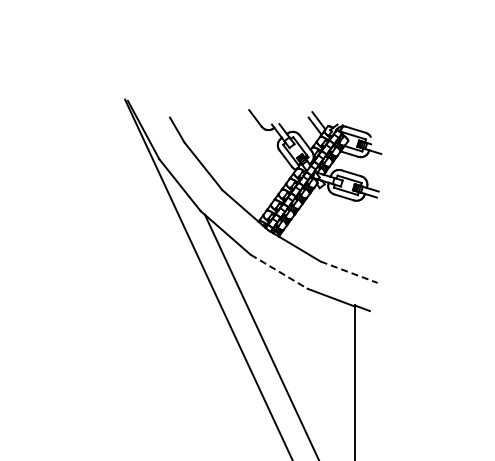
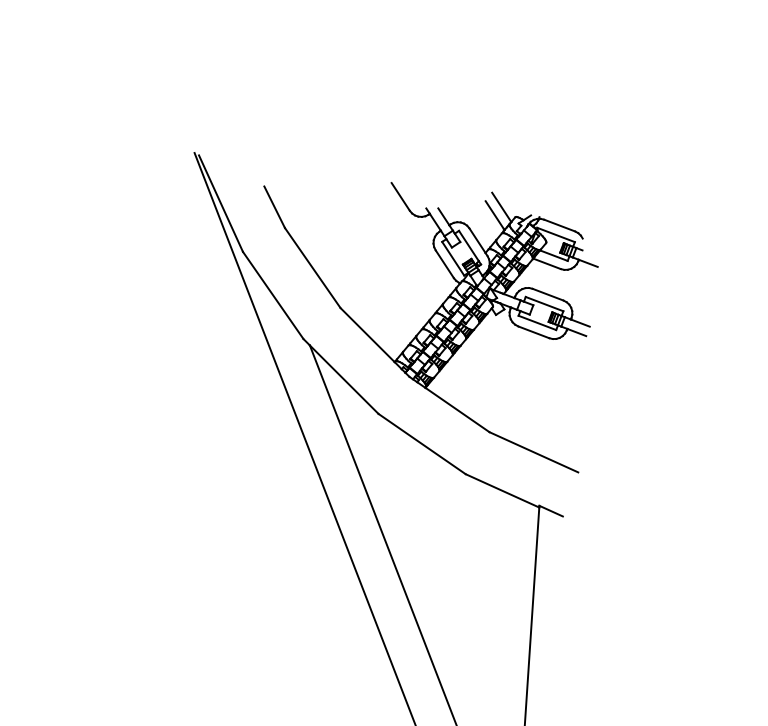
line: (279, 272) -> (422, 445), dashed -> solid
line: (349, 272) -> (534, 452), dashed -> solid

